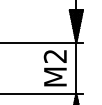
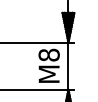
text: (54, 55) -> (48, 54), M2 -> M8

